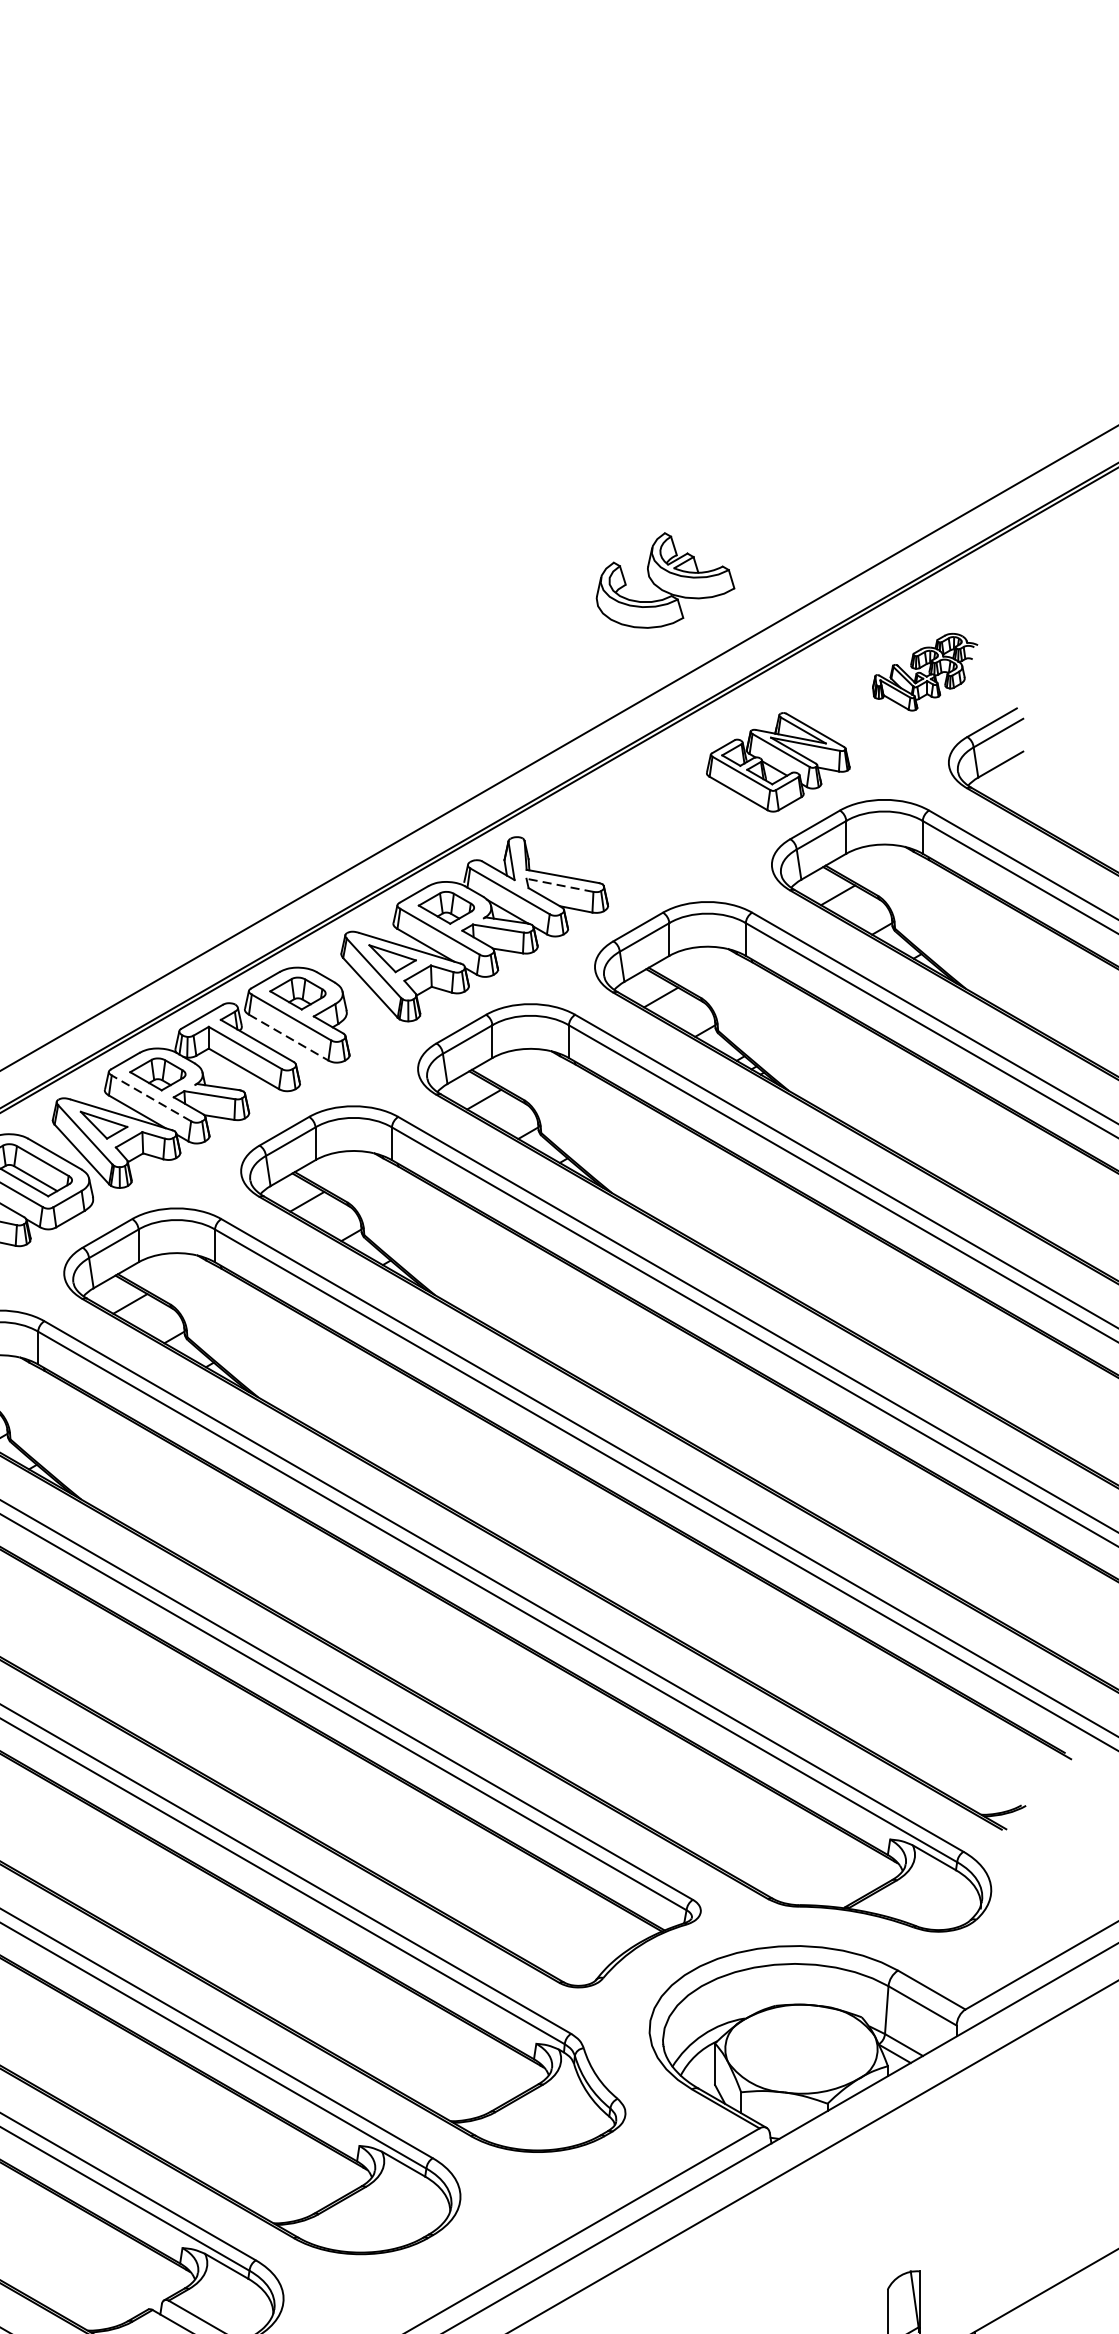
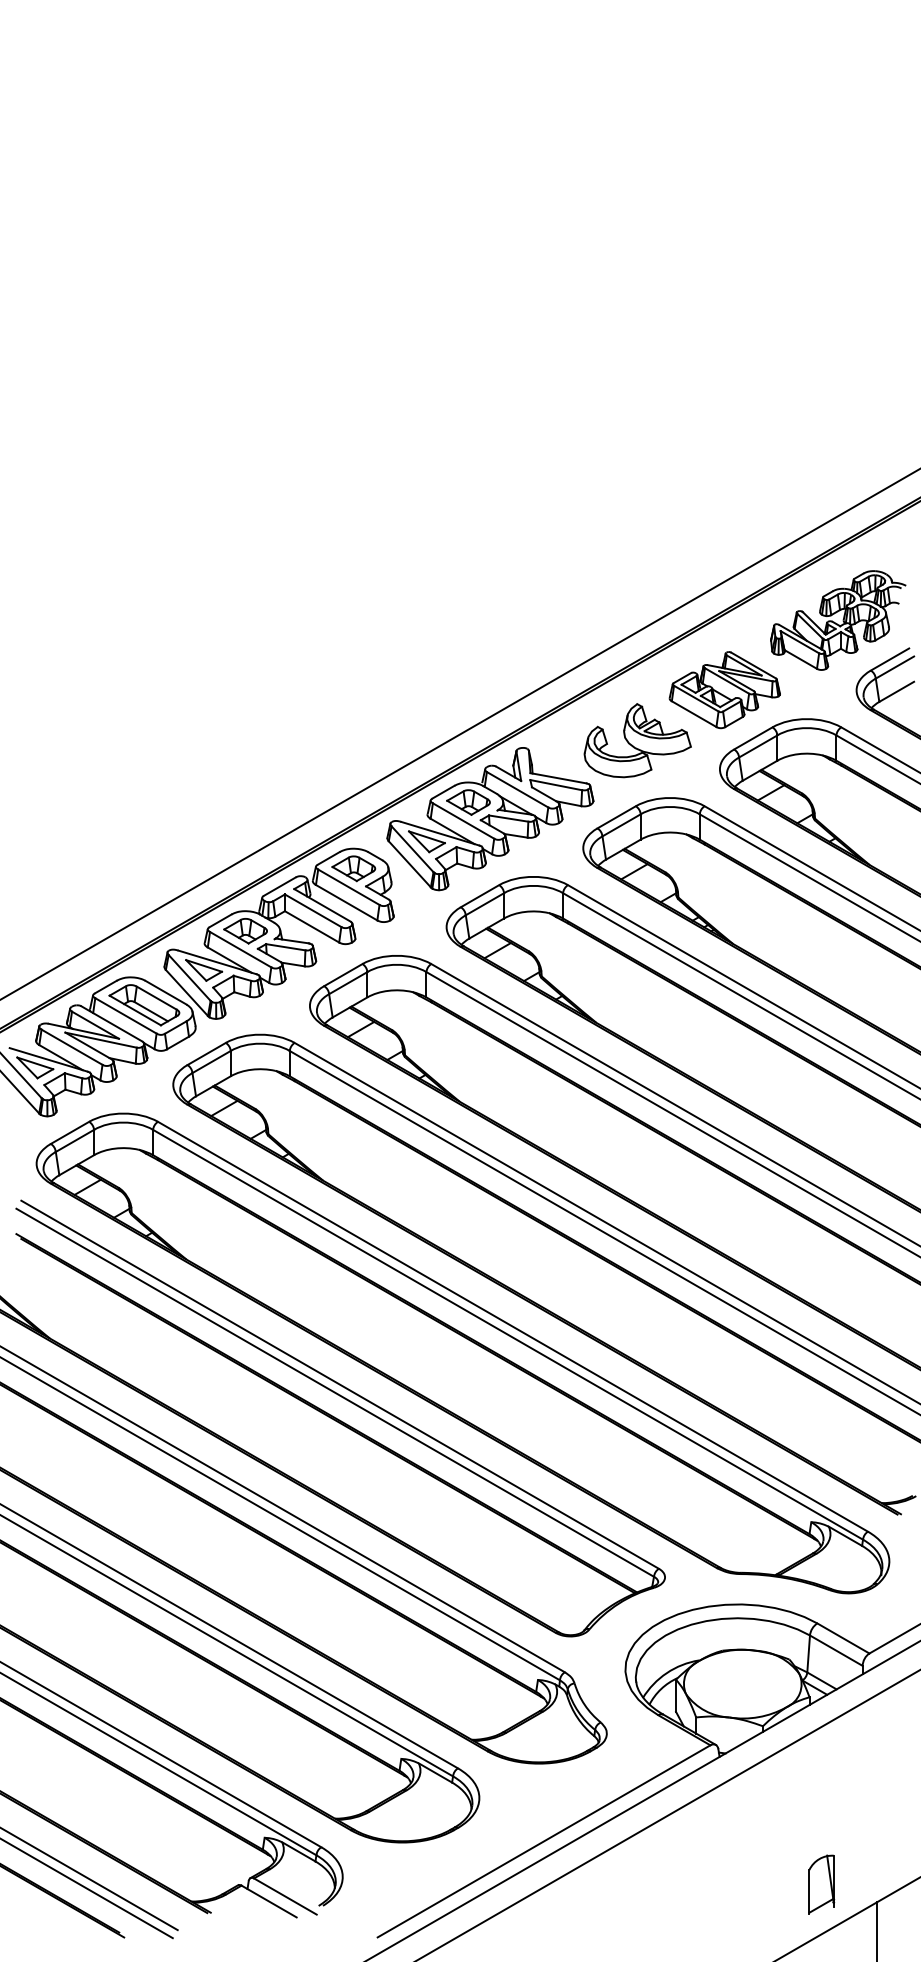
part: (665, 580) -> (637, 740), moved
part: (925, 672) -> (838, 620), size x1.67
line: (559, 885) -> (555, 785), dashed -> solid
line: (289, 1037) -> (347, 902), dashed -> solid
line: (151, 1098) -> (240, 949), dashed -> solid

